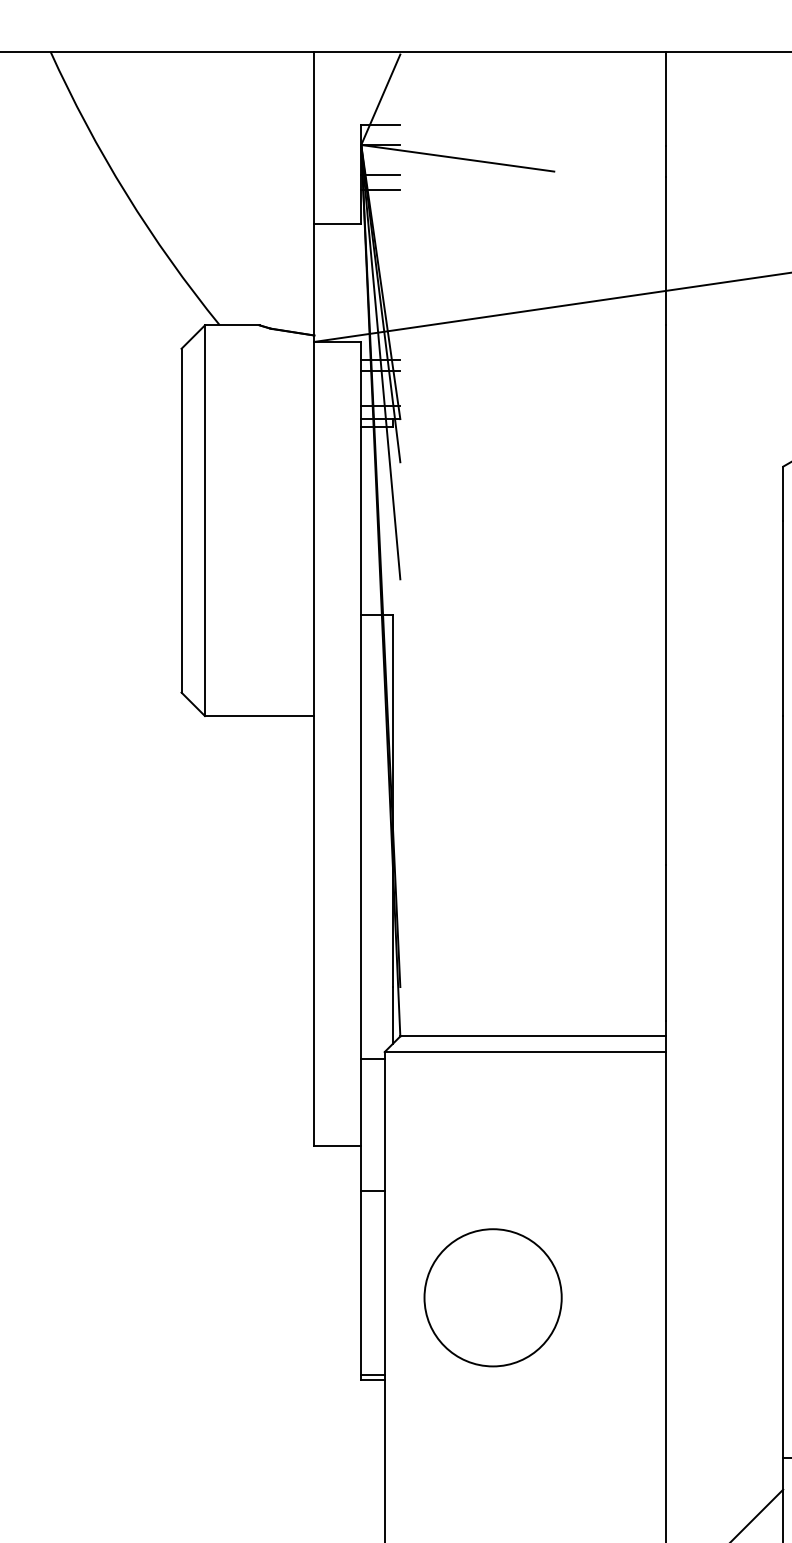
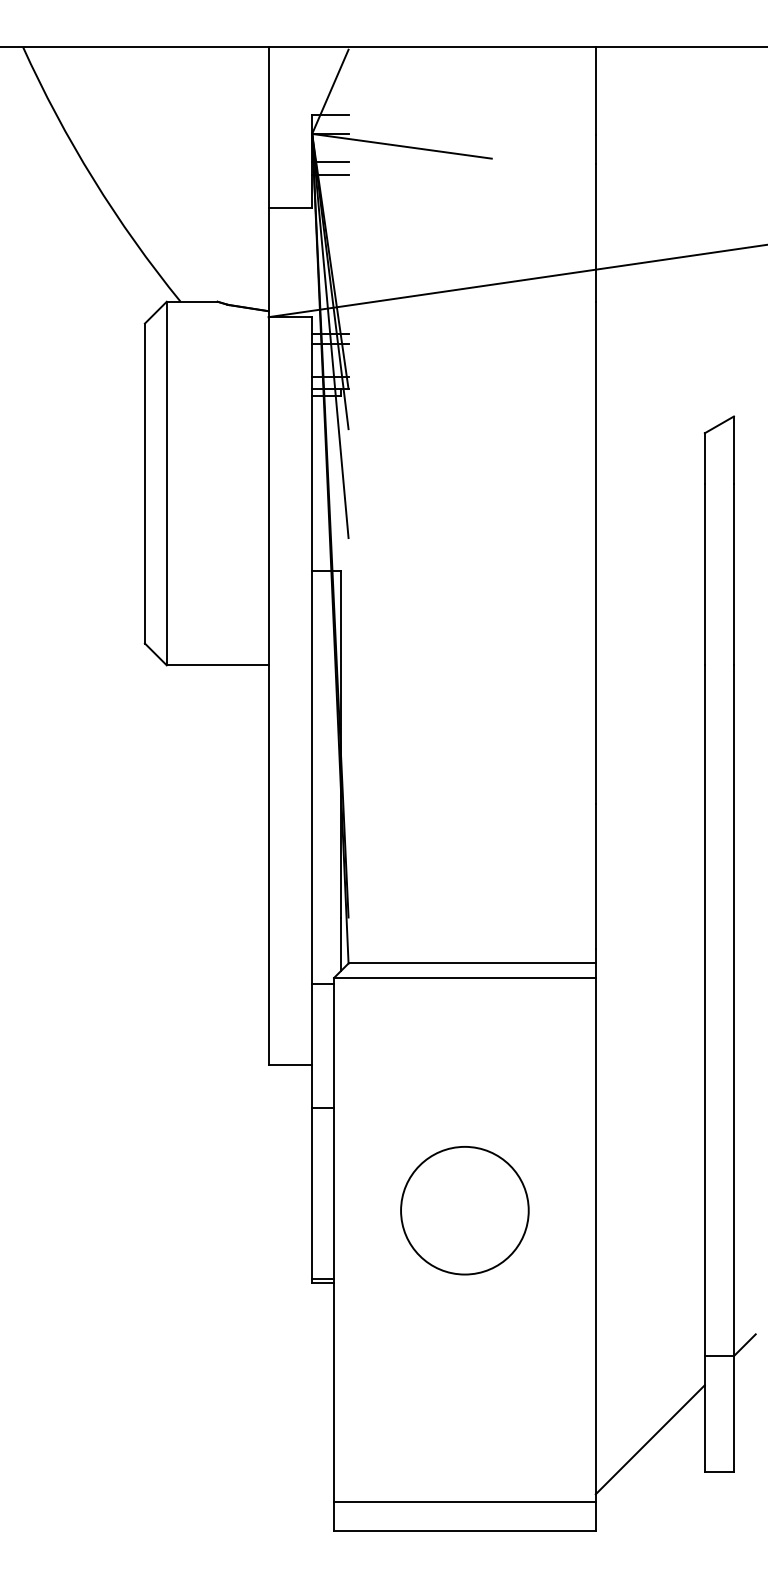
circle: (492, 1297) -> (464, 1210), moved

